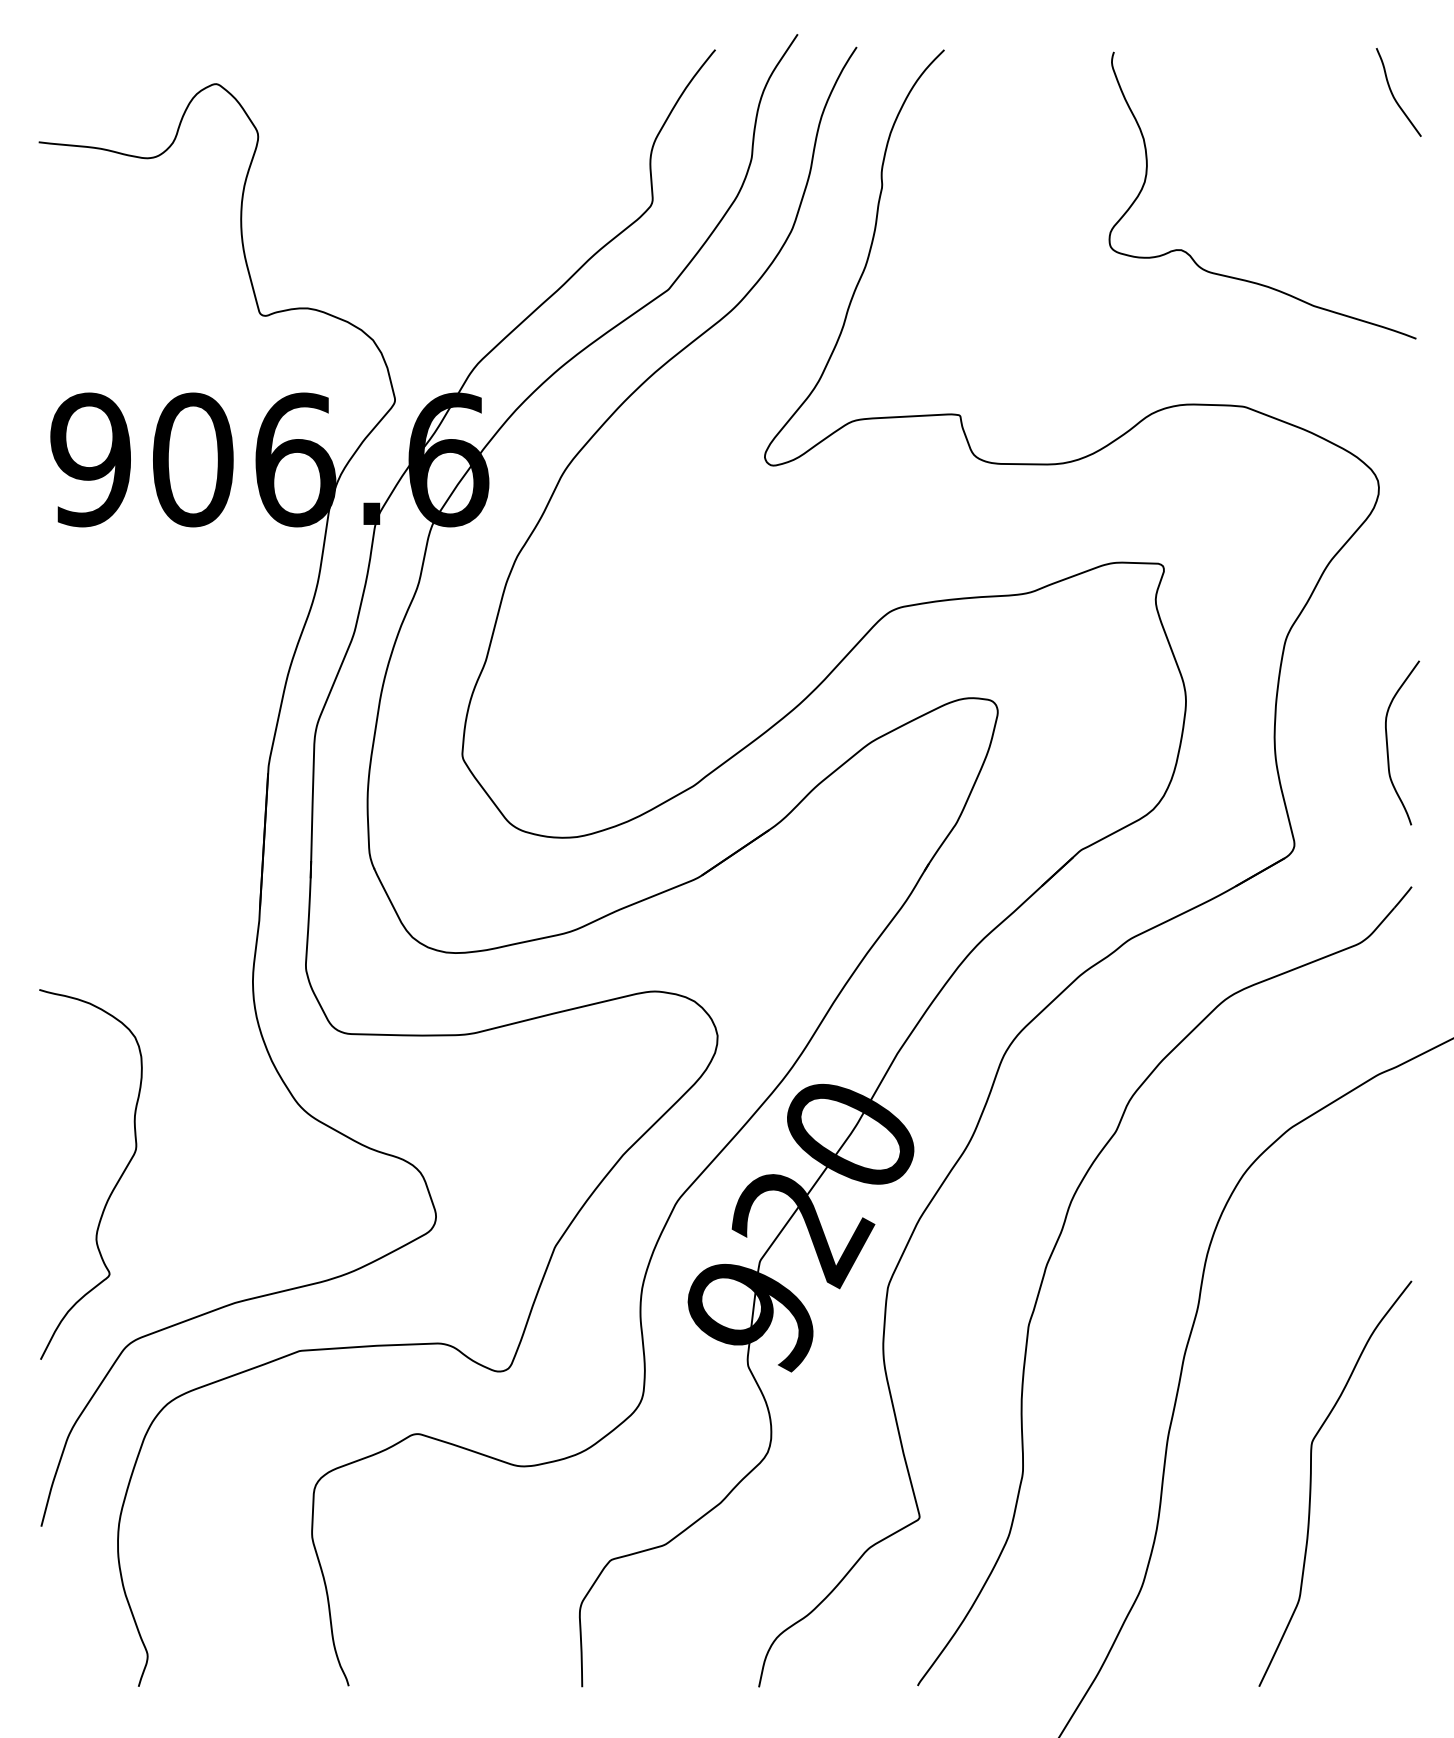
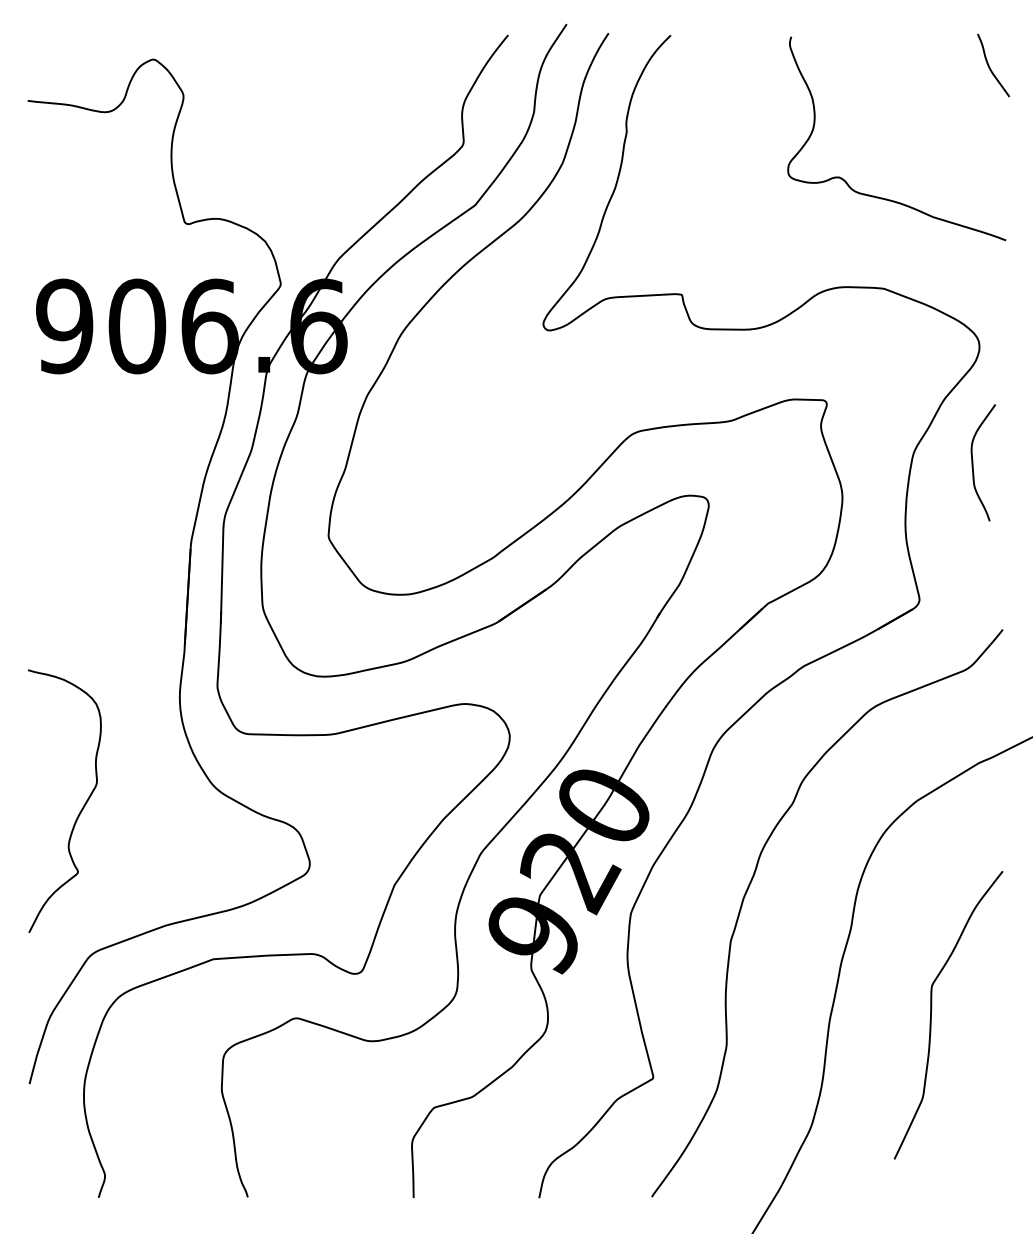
curve: (1388, 745) -> (973, 464), moved
curve: (113, 1187) -> (80, 810), moved
curve: (1311, 1483) -> (931, 1015), moved

